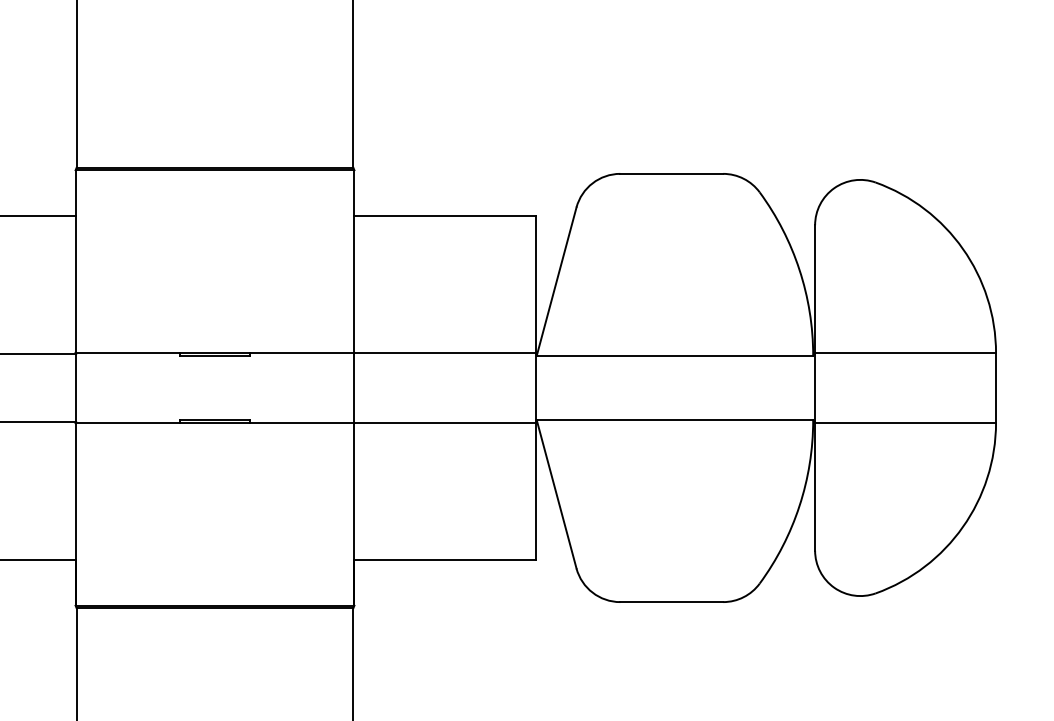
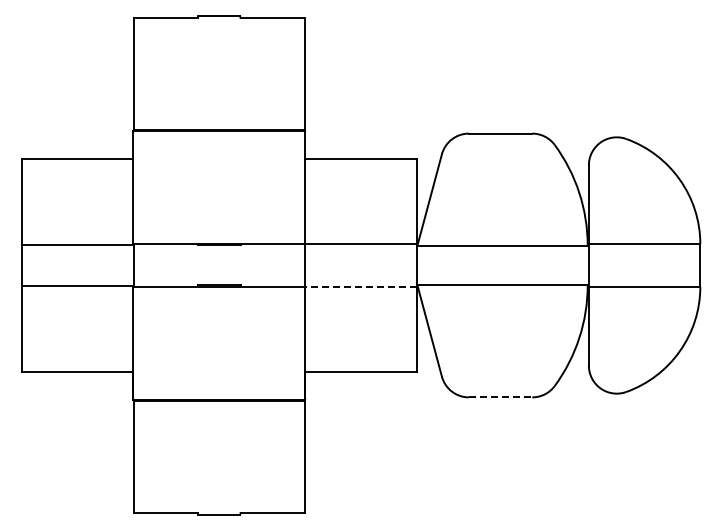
line: (444, 422) -> (360, 286), solid -> dashed
line: (671, 602) -> (500, 397), solid -> dashed

